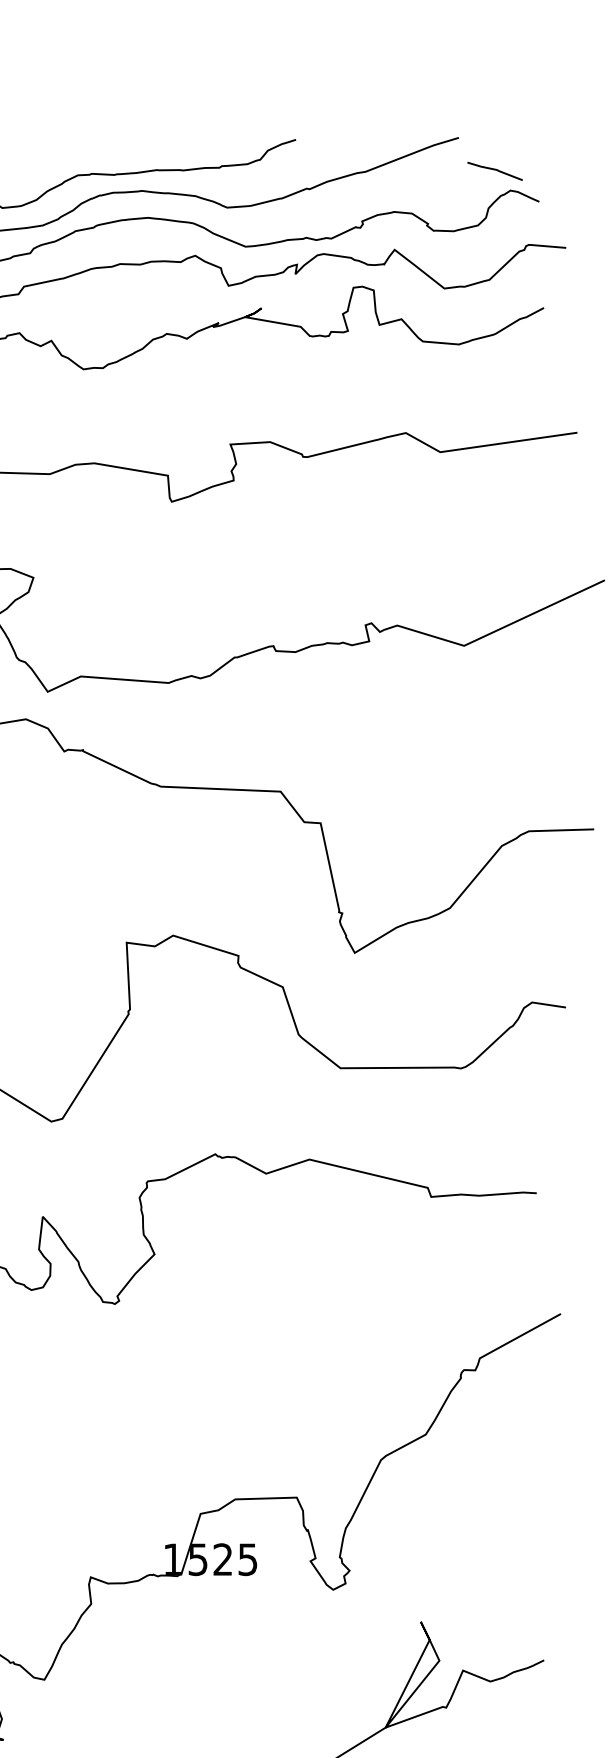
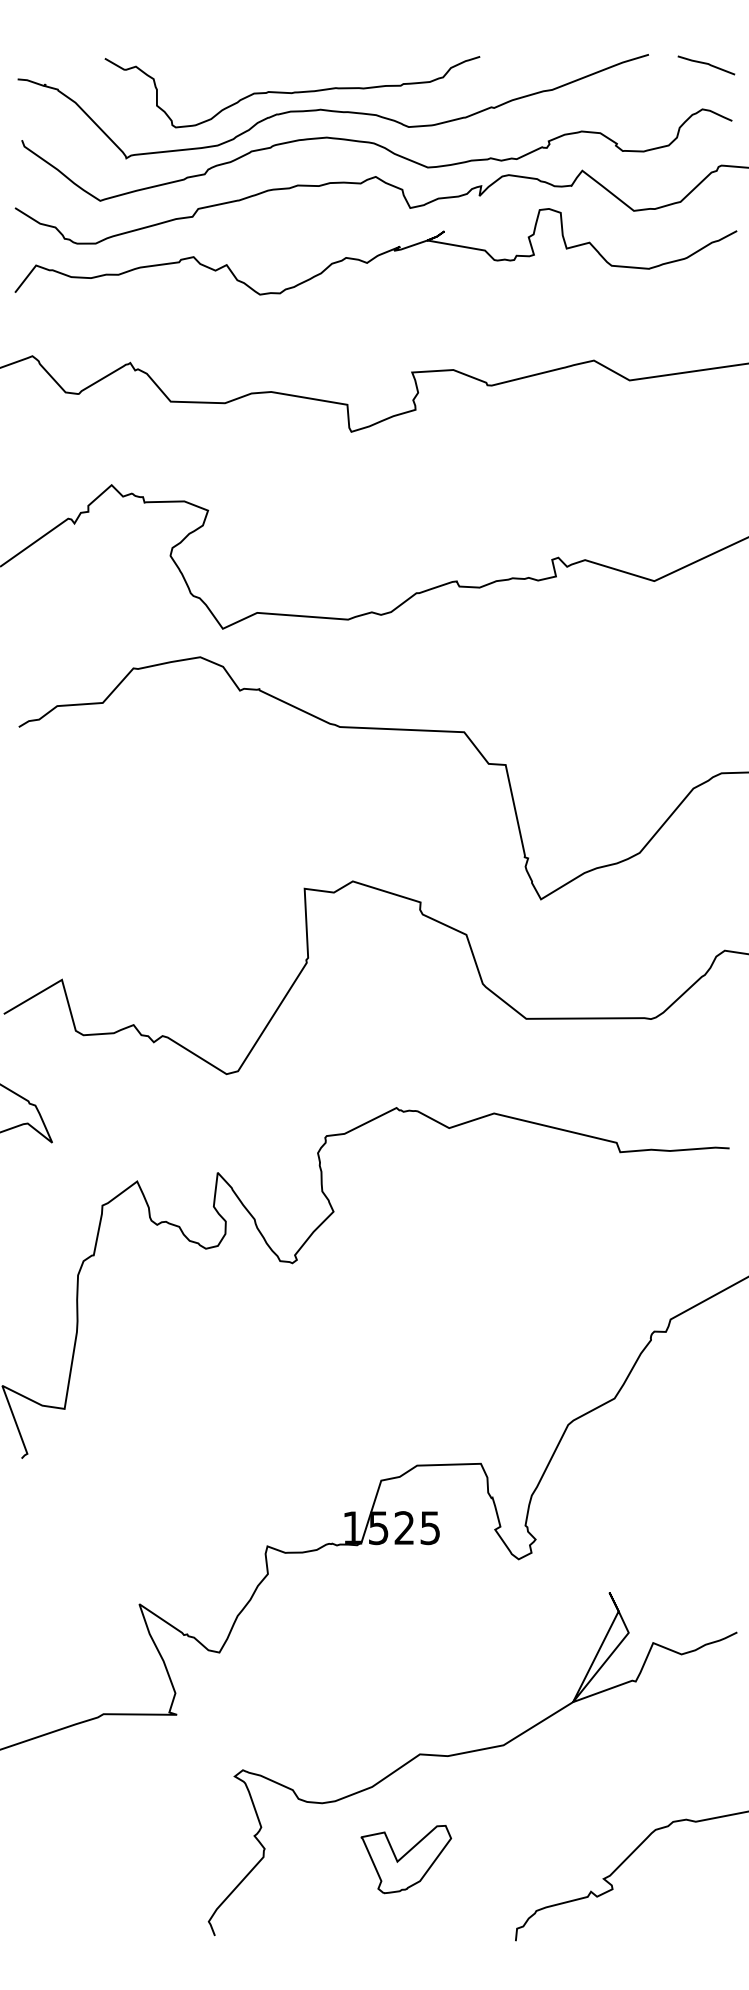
line: (495, 170) -> (706, 64), moved

